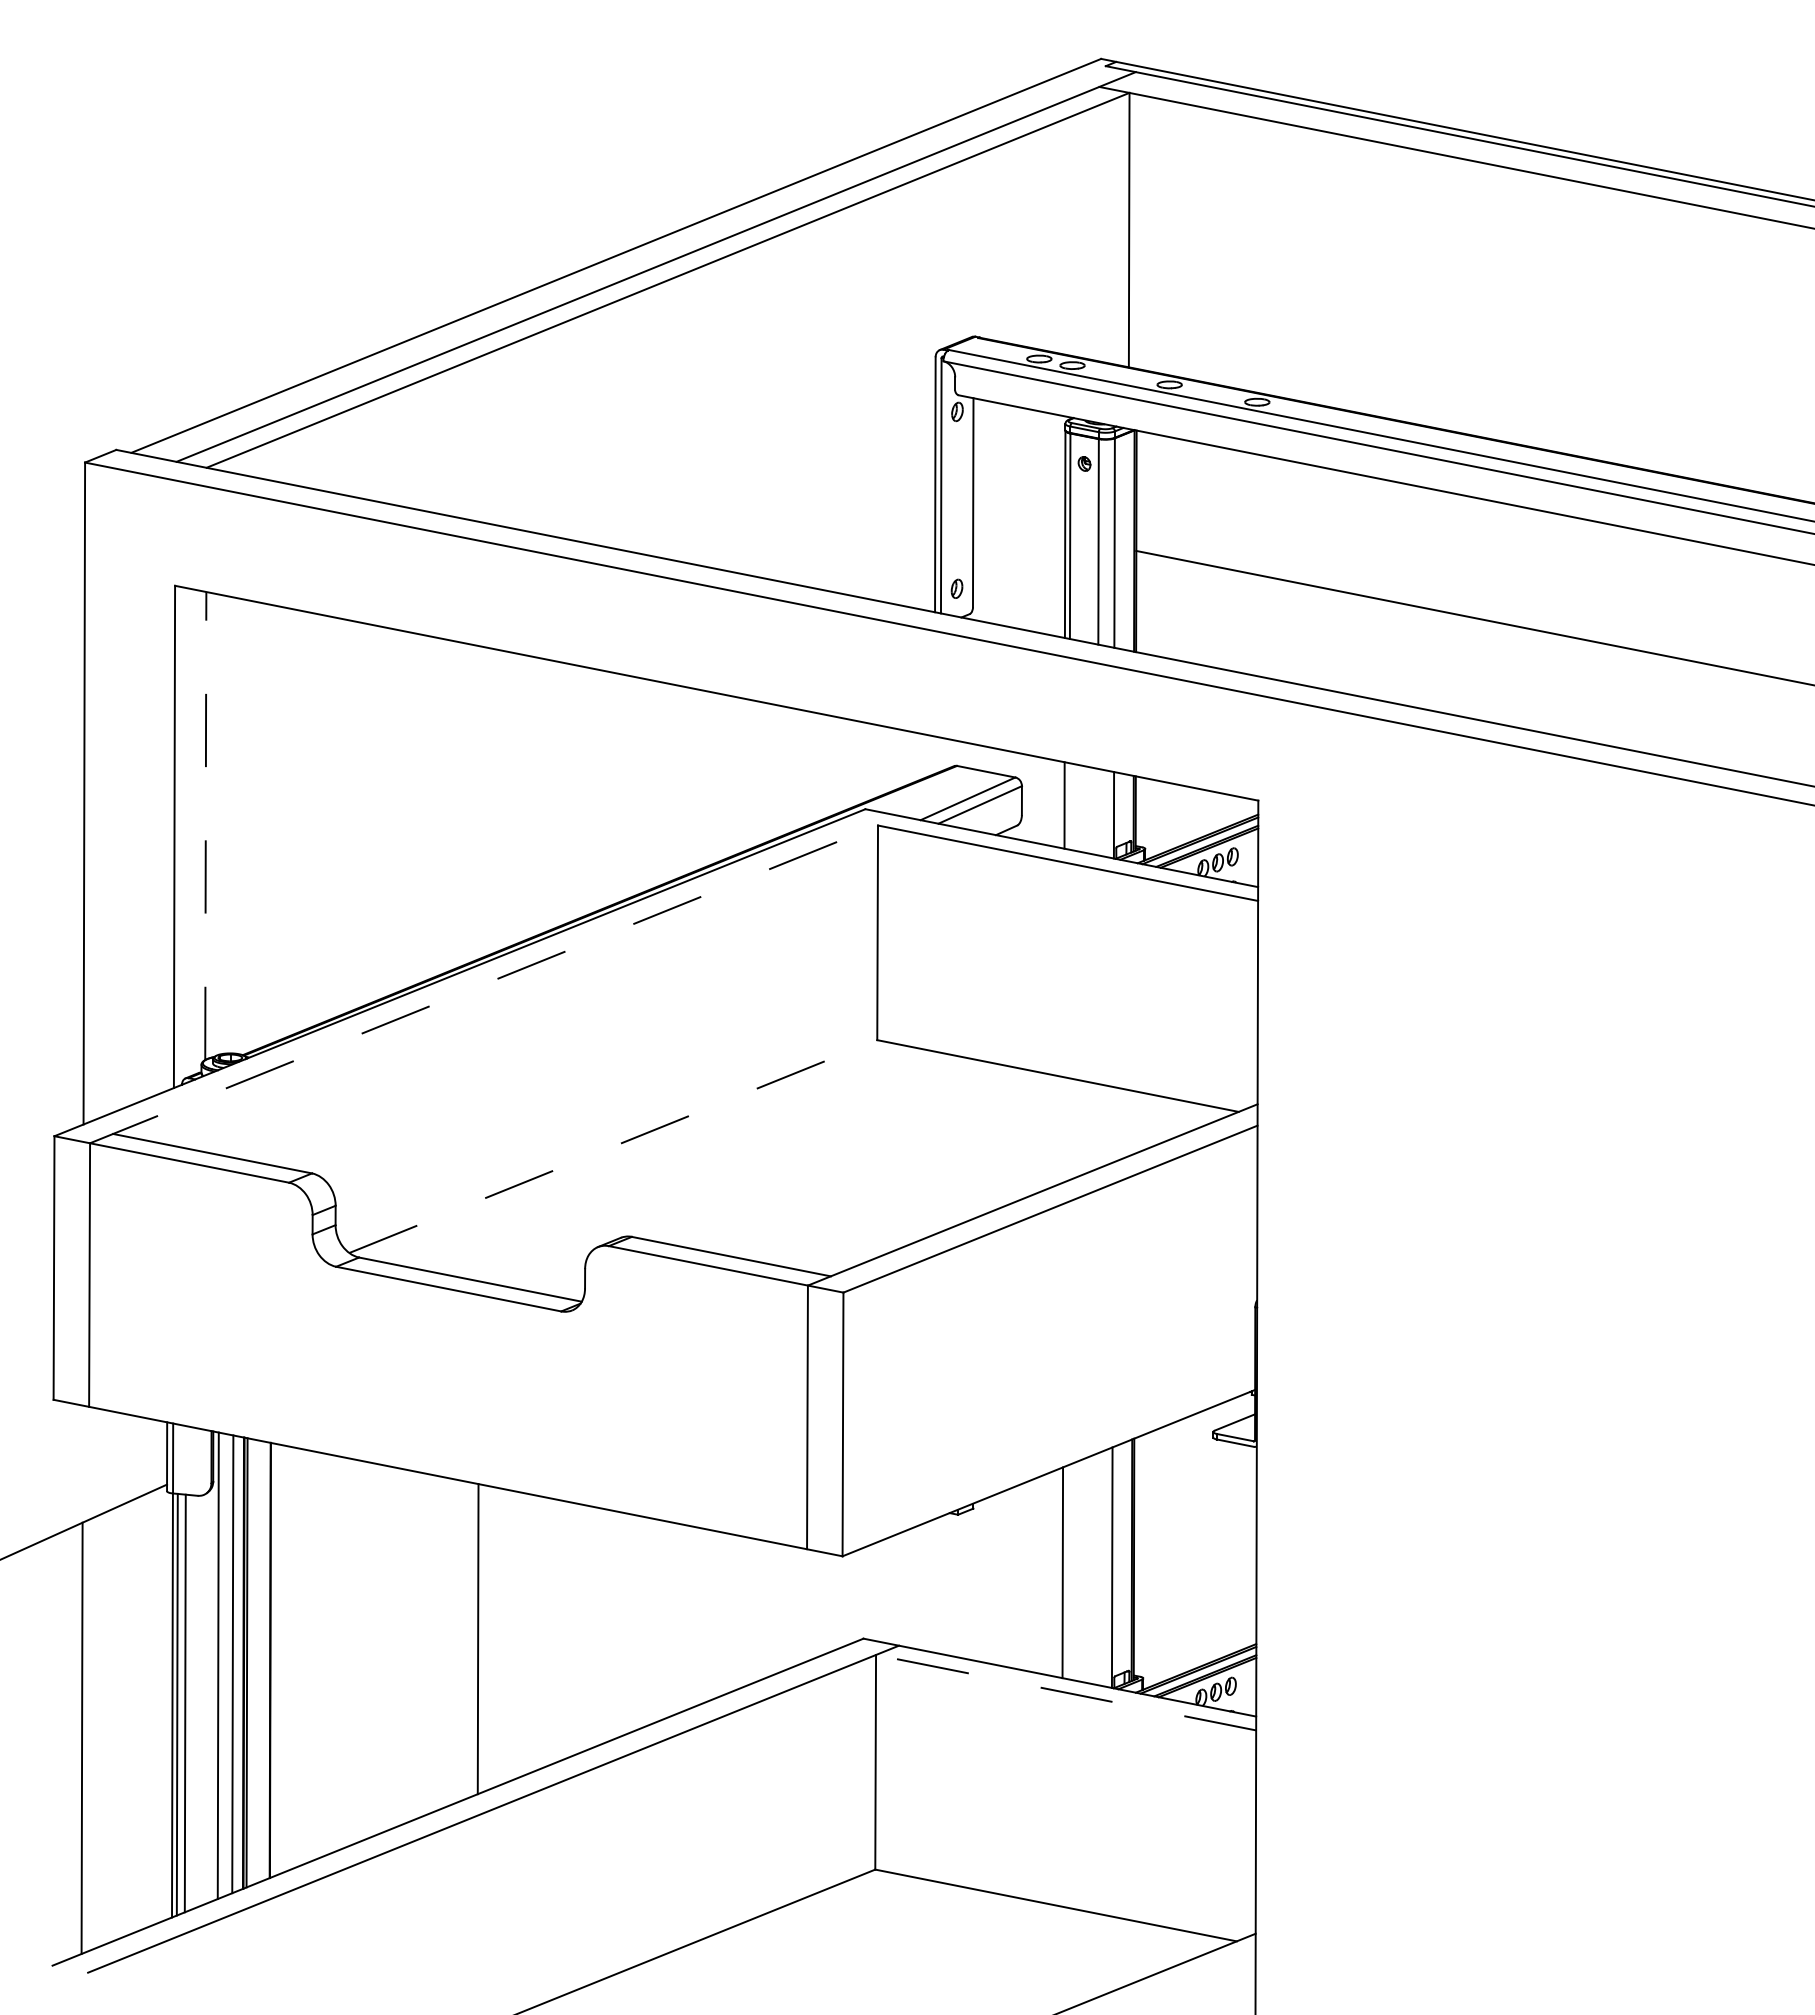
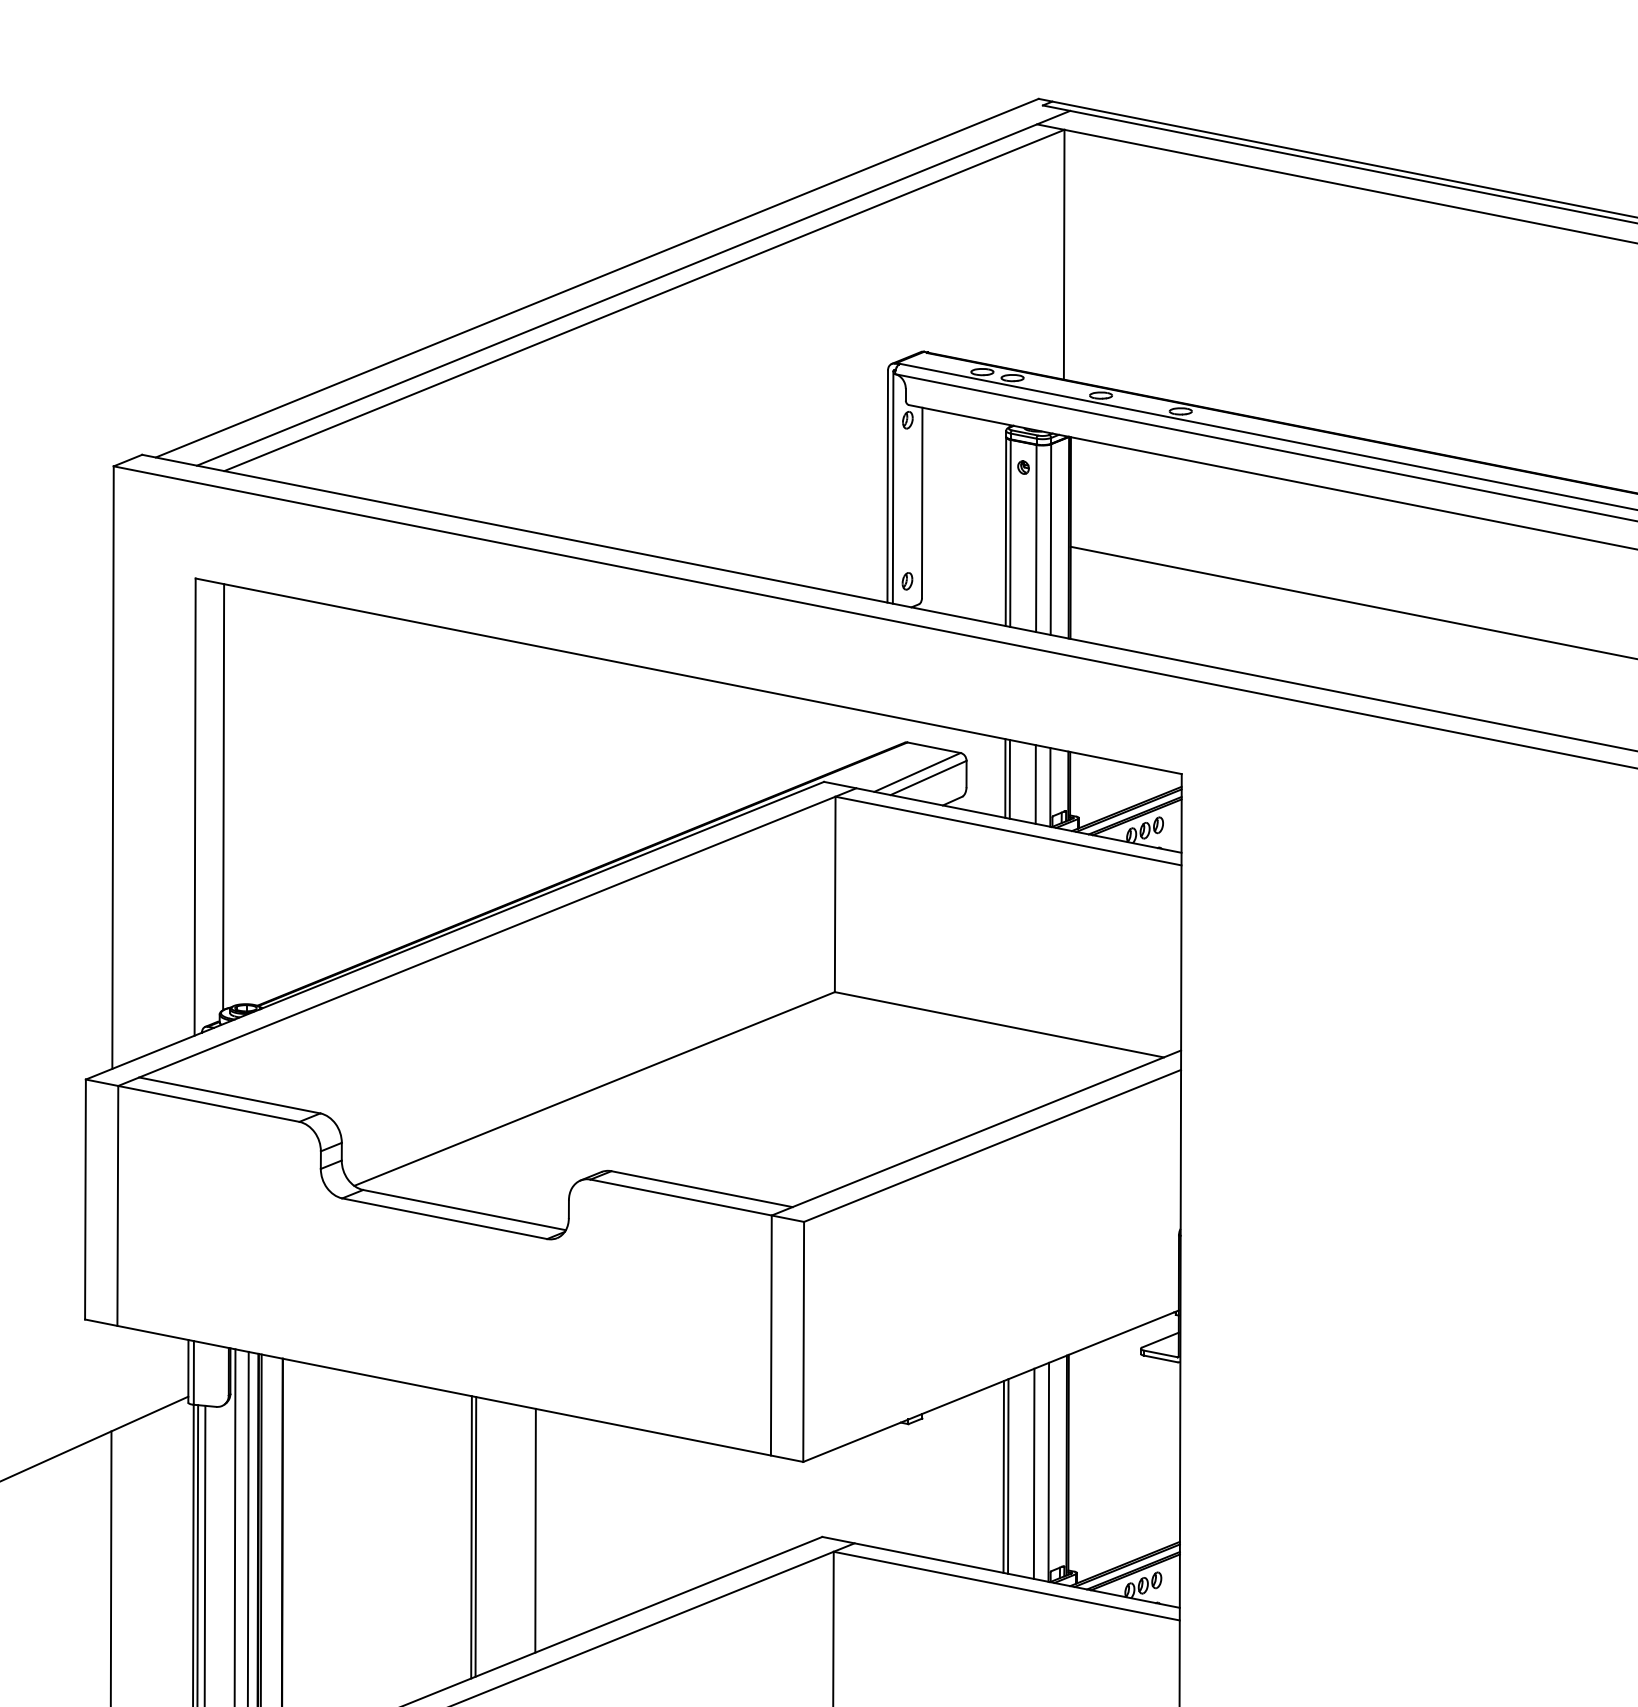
line: (1069, 806) -> (1009, 779), added
line: (1097, 811) -> (1035, 783), added
line: (205, 826) -> (223, 797), dashed -> solid
line: (495, 979) -> (487, 936), dashed -> solid
line: (613, 1146) -> (594, 1088), dashed -> solid
line: (1095, 1568) -> (1033, 1473), added
line: (1067, 1572) -> (1008, 1476), added
line: (548, 1631) -> (535, 1530), added
line: (482, 1638) -> (475, 1536), added
line: (1066, 1692) -> (1007, 1585), dashed -> solid

